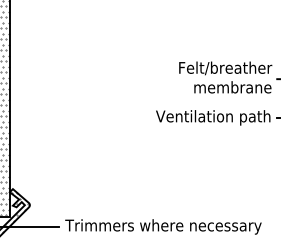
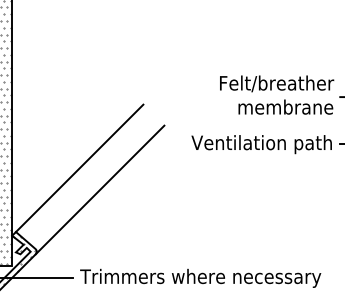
line: (64, 137) -> (79, 168), added
line: (81, 154) -> (100, 189), added

